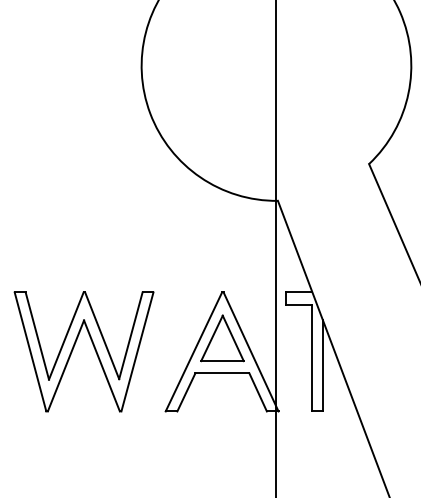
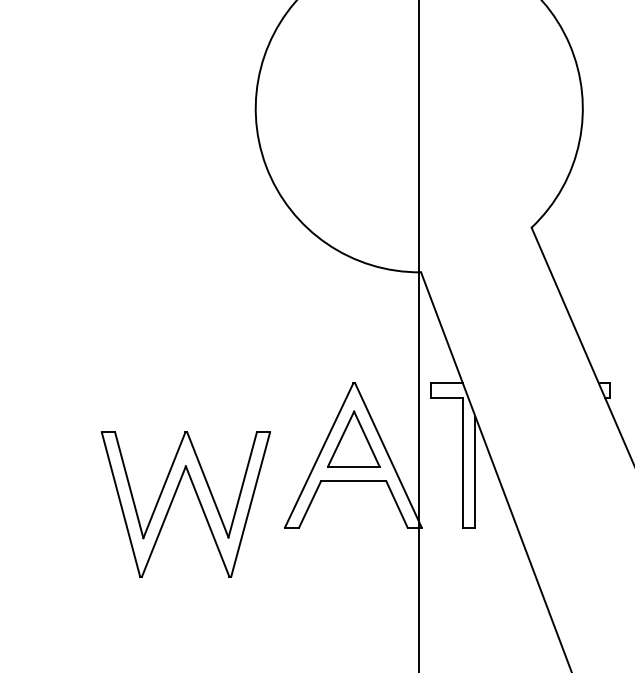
part: (74, 346) -> (174, 498), moved

